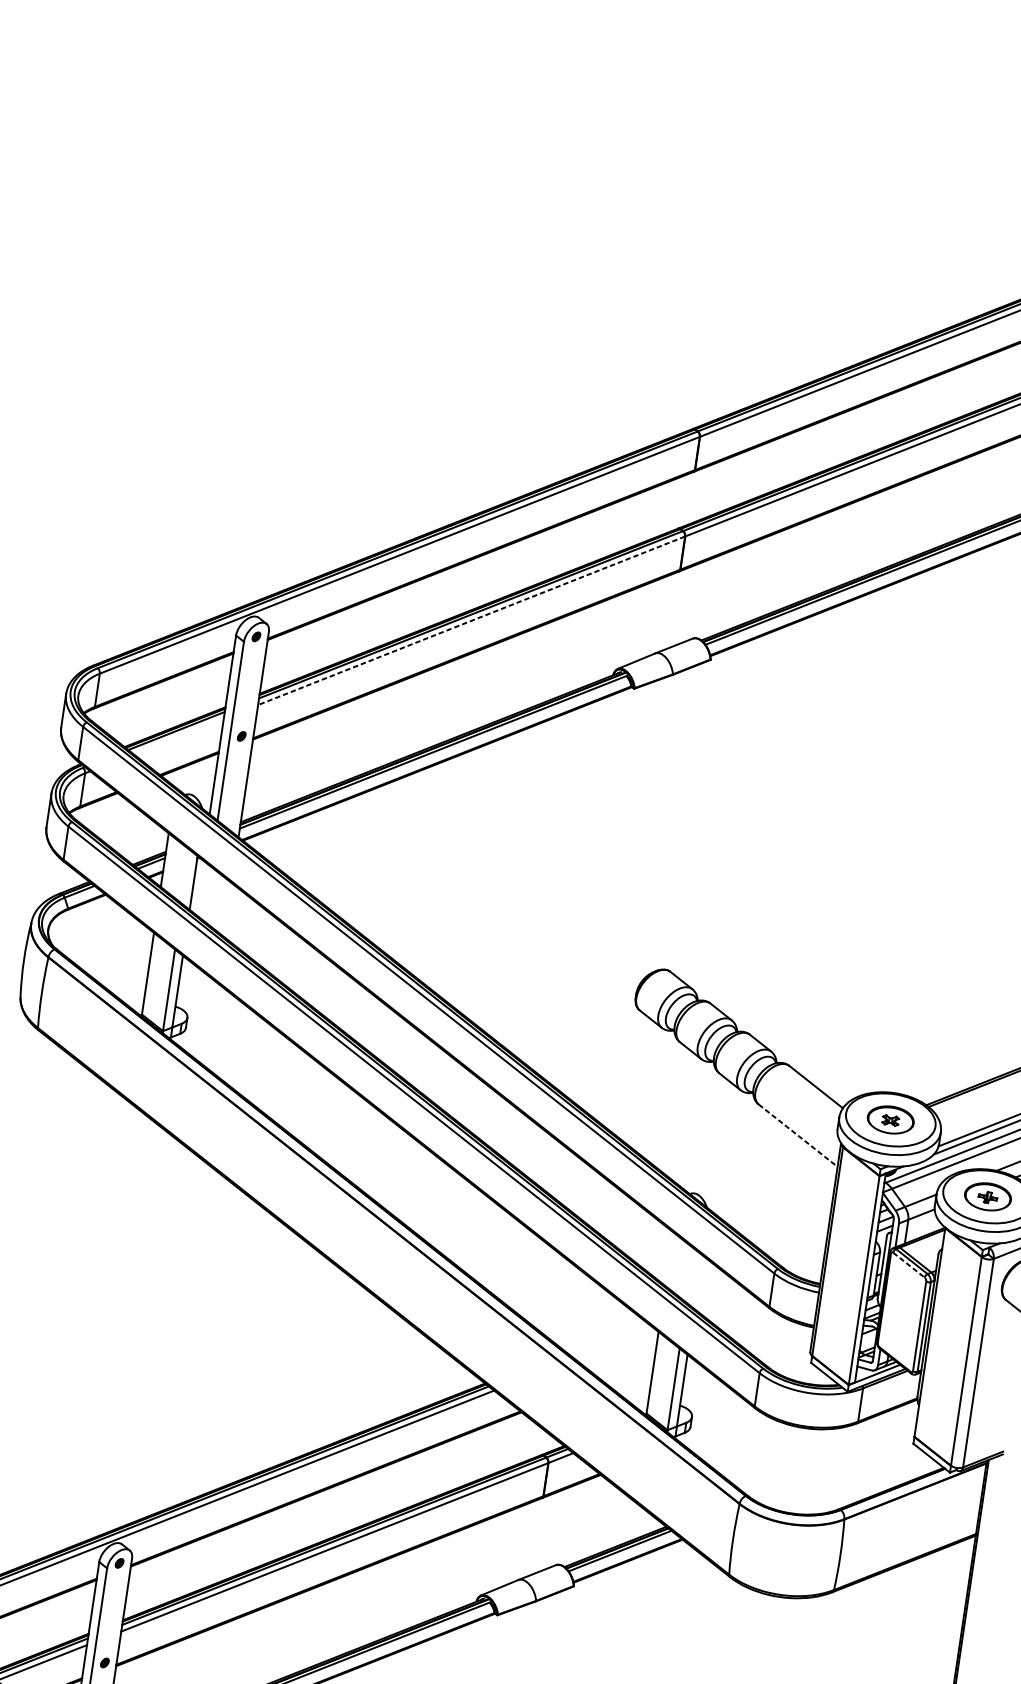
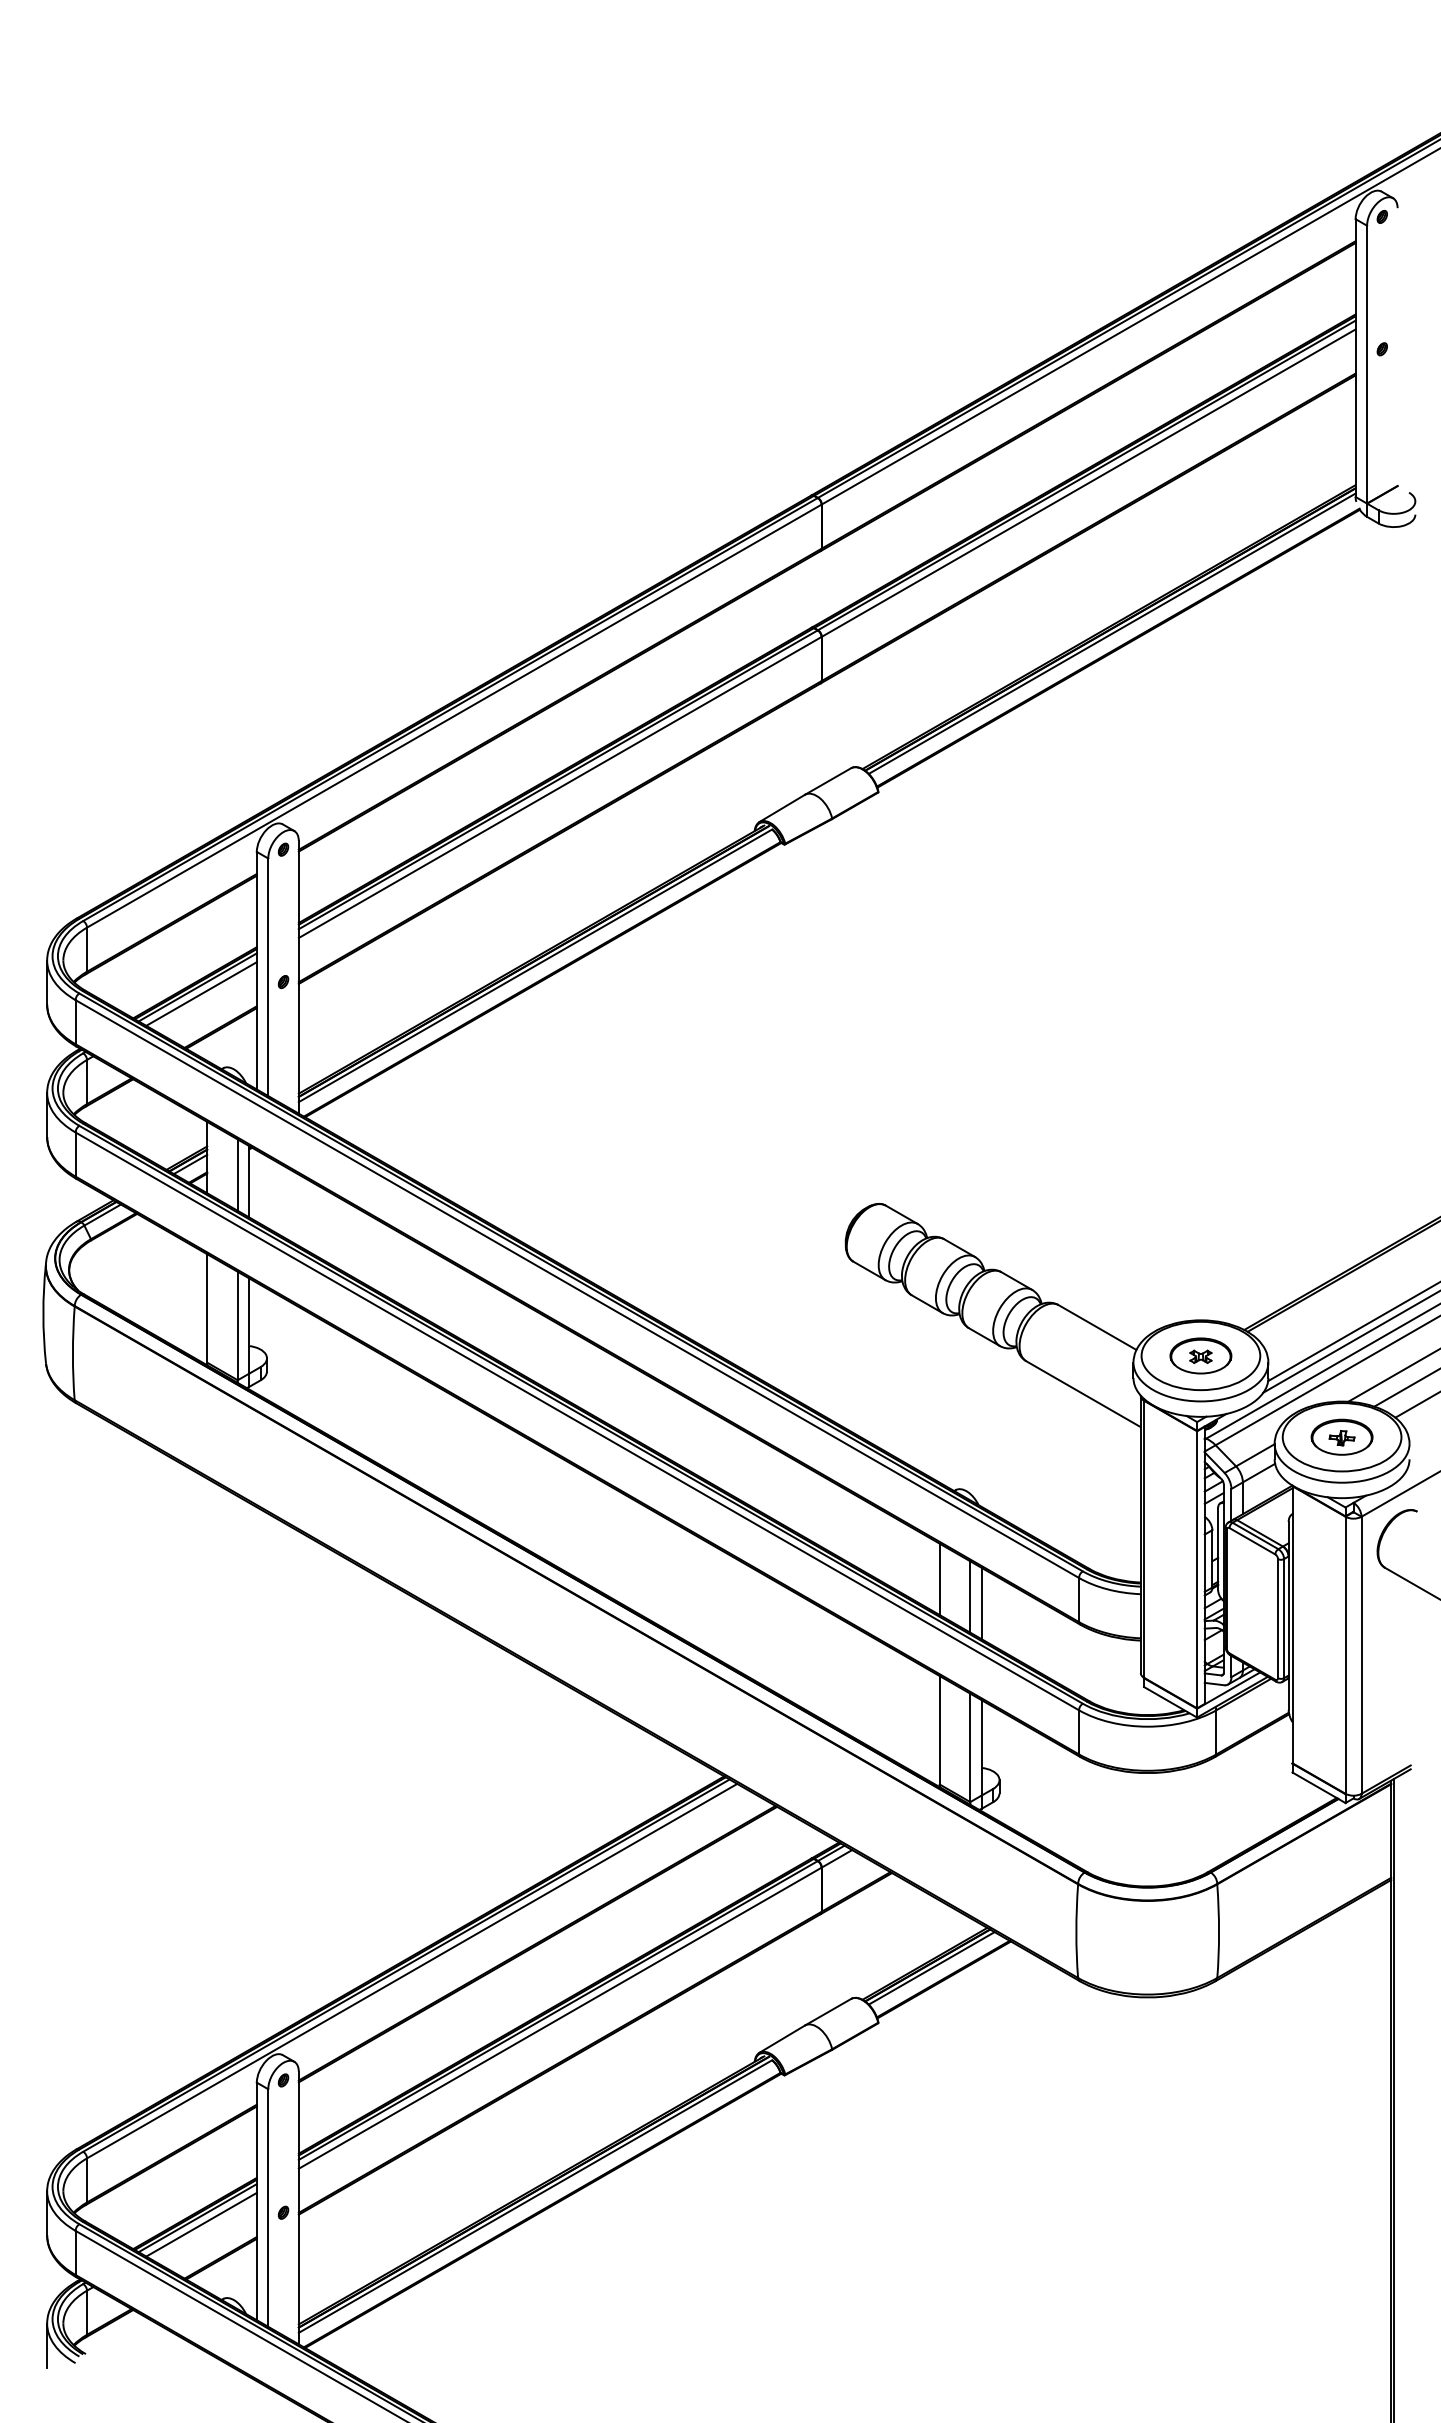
line: (471, 620) -> (560, 787), dashed -> solid
line: (178, 735) -> (201, 993), added
line: (185, 876) -> (237, 1174), added
line: (798, 1135) -> (1083, 1394), dashed -> solid
line: (669, 1259) -> (939, 1579), added
line: (909, 1265) -> (1252, 1541), dashed -> solid
line: (690, 1275) -> (970, 1596), added
line: (698, 1281) -> (981, 1603), added

